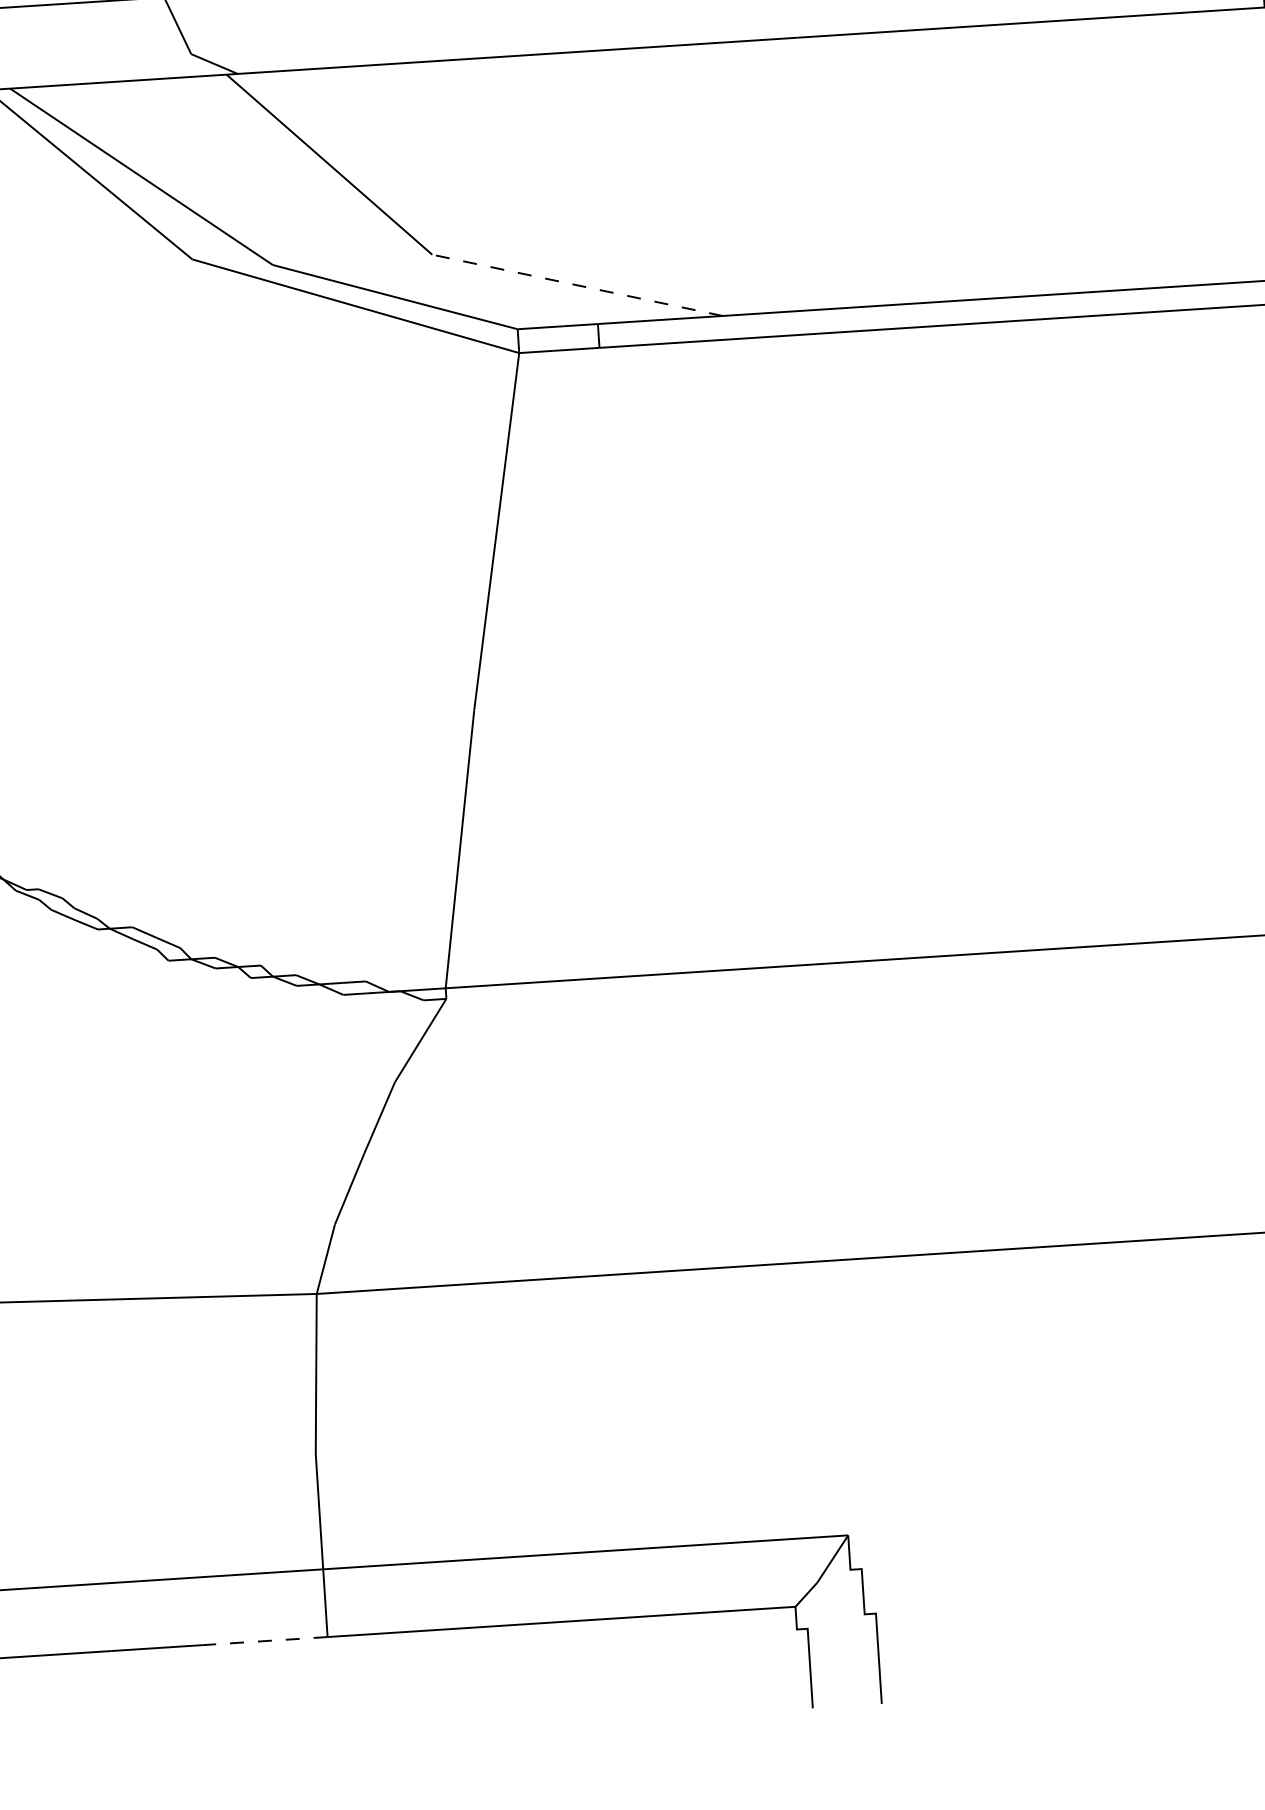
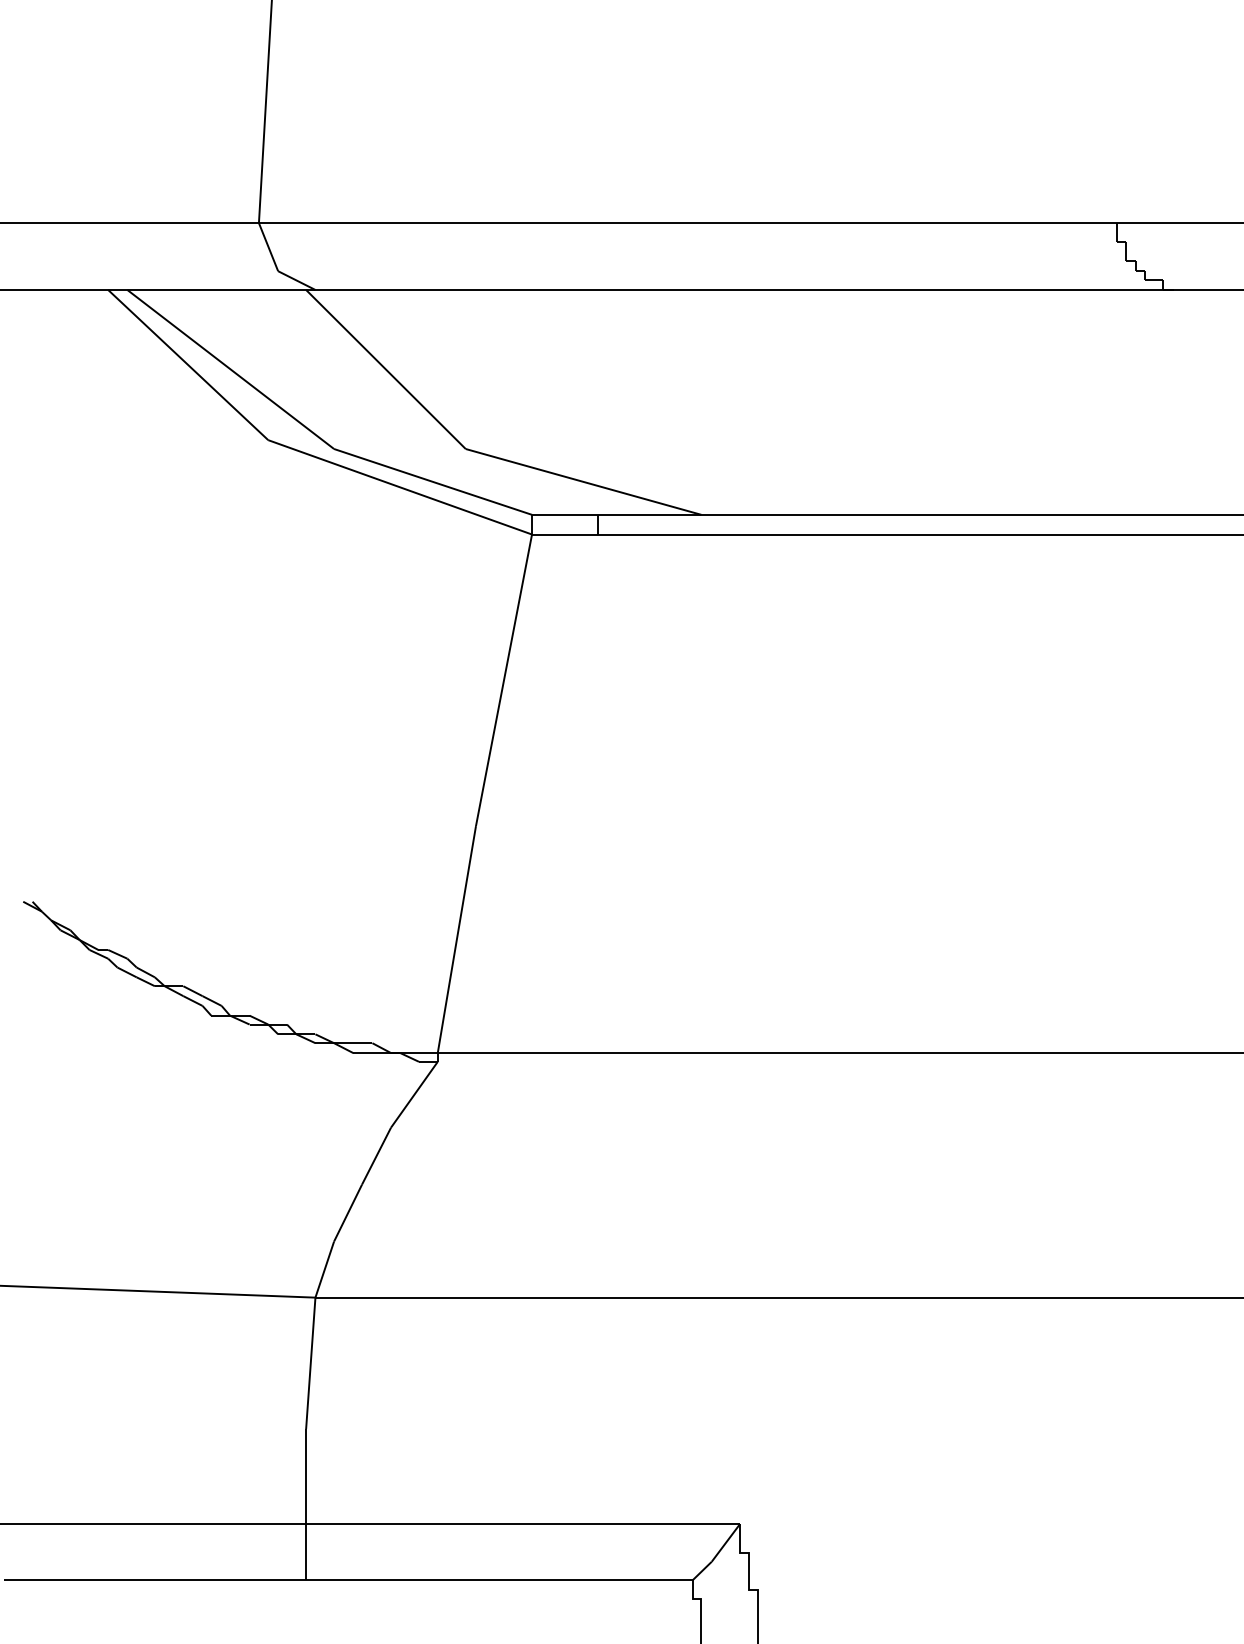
line: (577, 284) -> (583, 481), dashed -> solid
line: (265, 1641) -> (254, 1580), dashed -> solid

